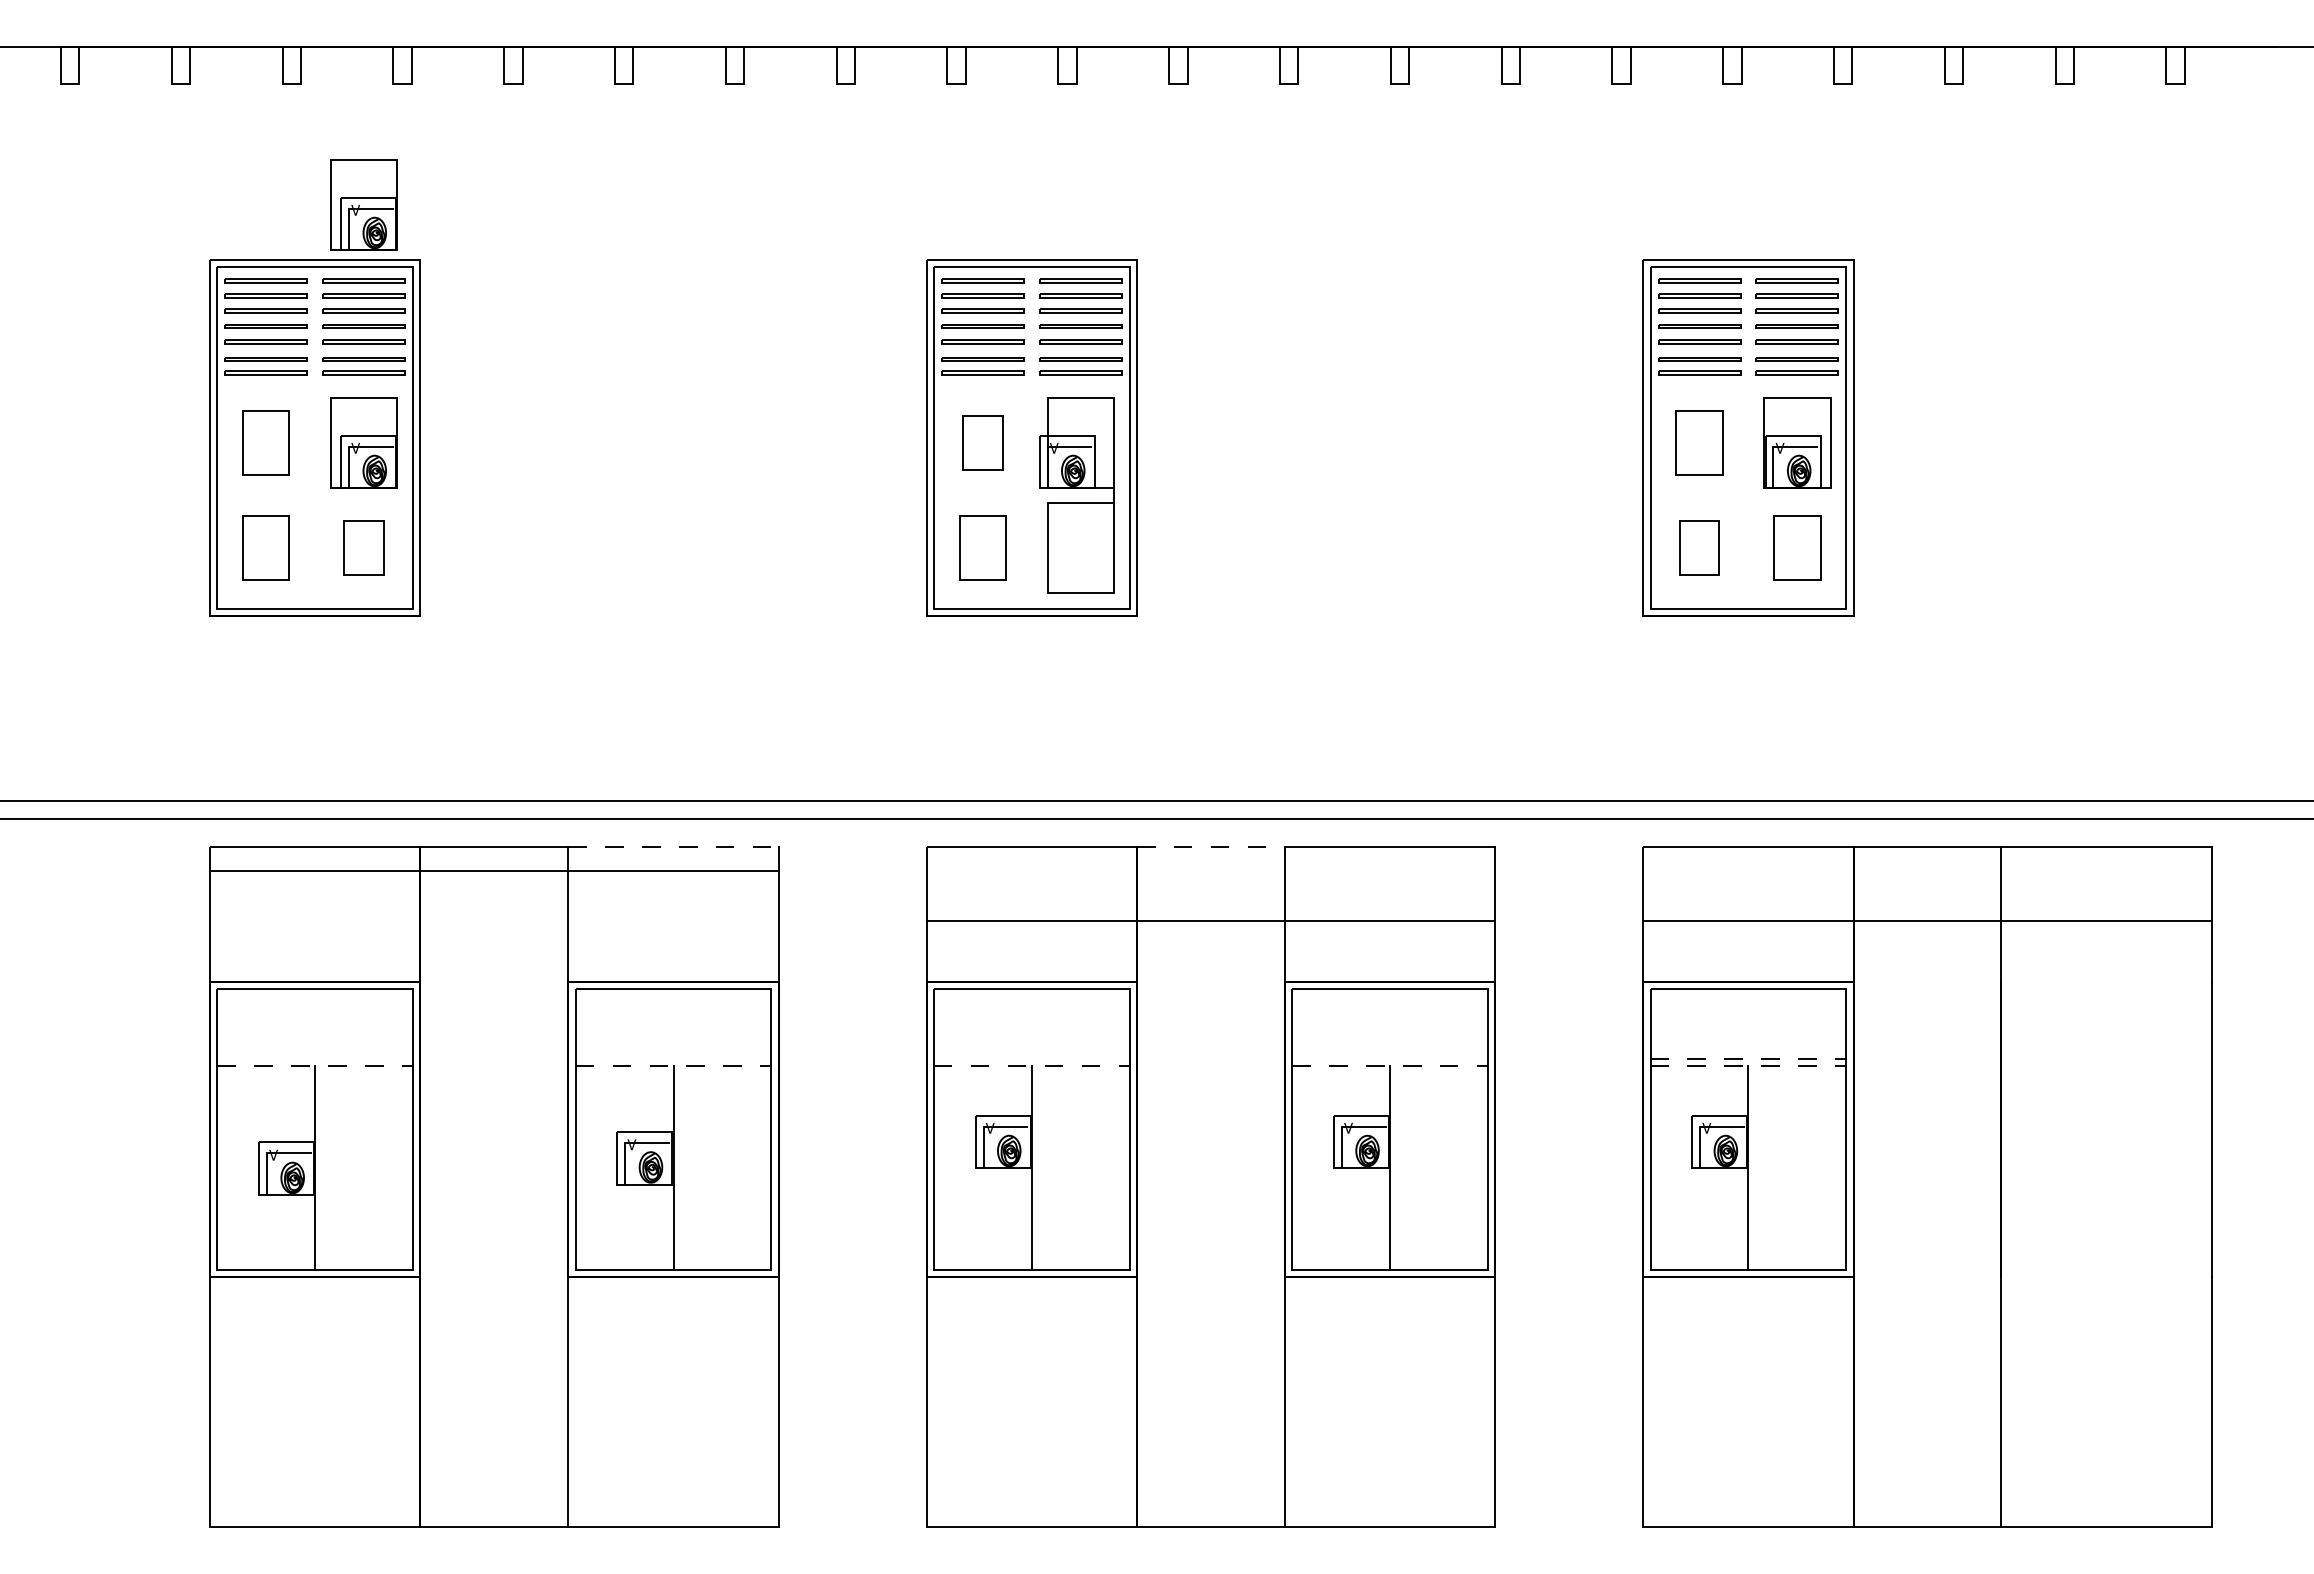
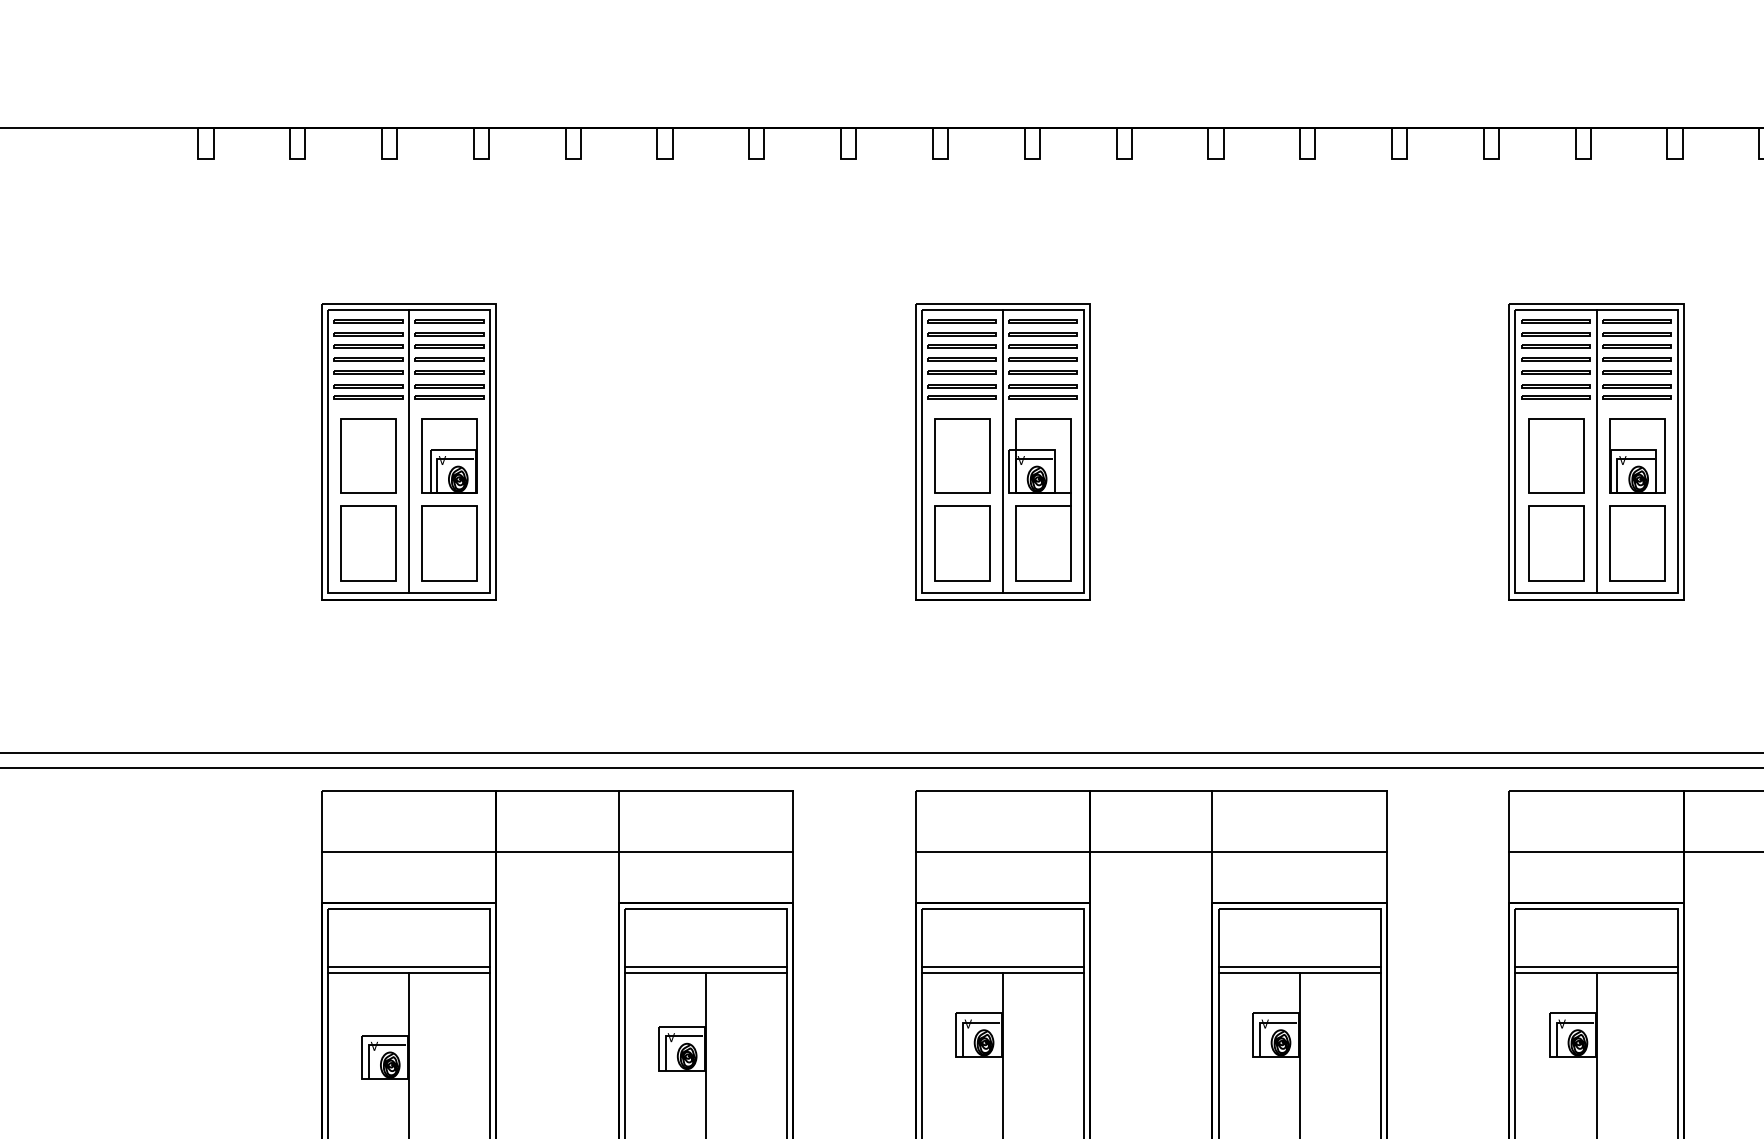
part: (363, 204) -> (448, 258), removed
line: (315, 437) -> (409, 451), added
line: (1031, 437) -> (1002, 451), added
line: (1748, 437) -> (1596, 451), added
part: (265, 442) -> (367, 455), size x1.43
part: (982, 442) -> (961, 455), size x1.67
part: (1699, 442) -> (1556, 455), size x1.43
part: (265, 547) -> (367, 542), size x1.43
part: (363, 547) -> (448, 542), size x1.67
part: (982, 547) -> (961, 542), size x1.43
part: (1699, 547) -> (1556, 542), size x1.67
part: (1797, 547) -> (1637, 542), size x1.43
line: (674, 847) -> (706, 791), dashed -> solid
line: (1210, 847) -> (1150, 791), dashed -> solid
line: (493, 870) -> (556, 851), moved
line: (315, 1058) -> (409, 966), added
line: (673, 1058) -> (705, 966), added
line: (1031, 1058) -> (1002, 966), added
line: (1389, 1058) -> (1299, 966), added
line: (1748, 1058) -> (1596, 966), dashed -> solid
line: (315, 1066) -> (409, 972), dashed -> solid
line: (673, 1066) -> (705, 972), dashed -> solid
line: (1031, 1066) -> (1002, 972), dashed -> solid
line: (1390, 1066) -> (1300, 972), dashed -> solid
line: (1748, 1066) -> (1596, 972), dashed -> solid

